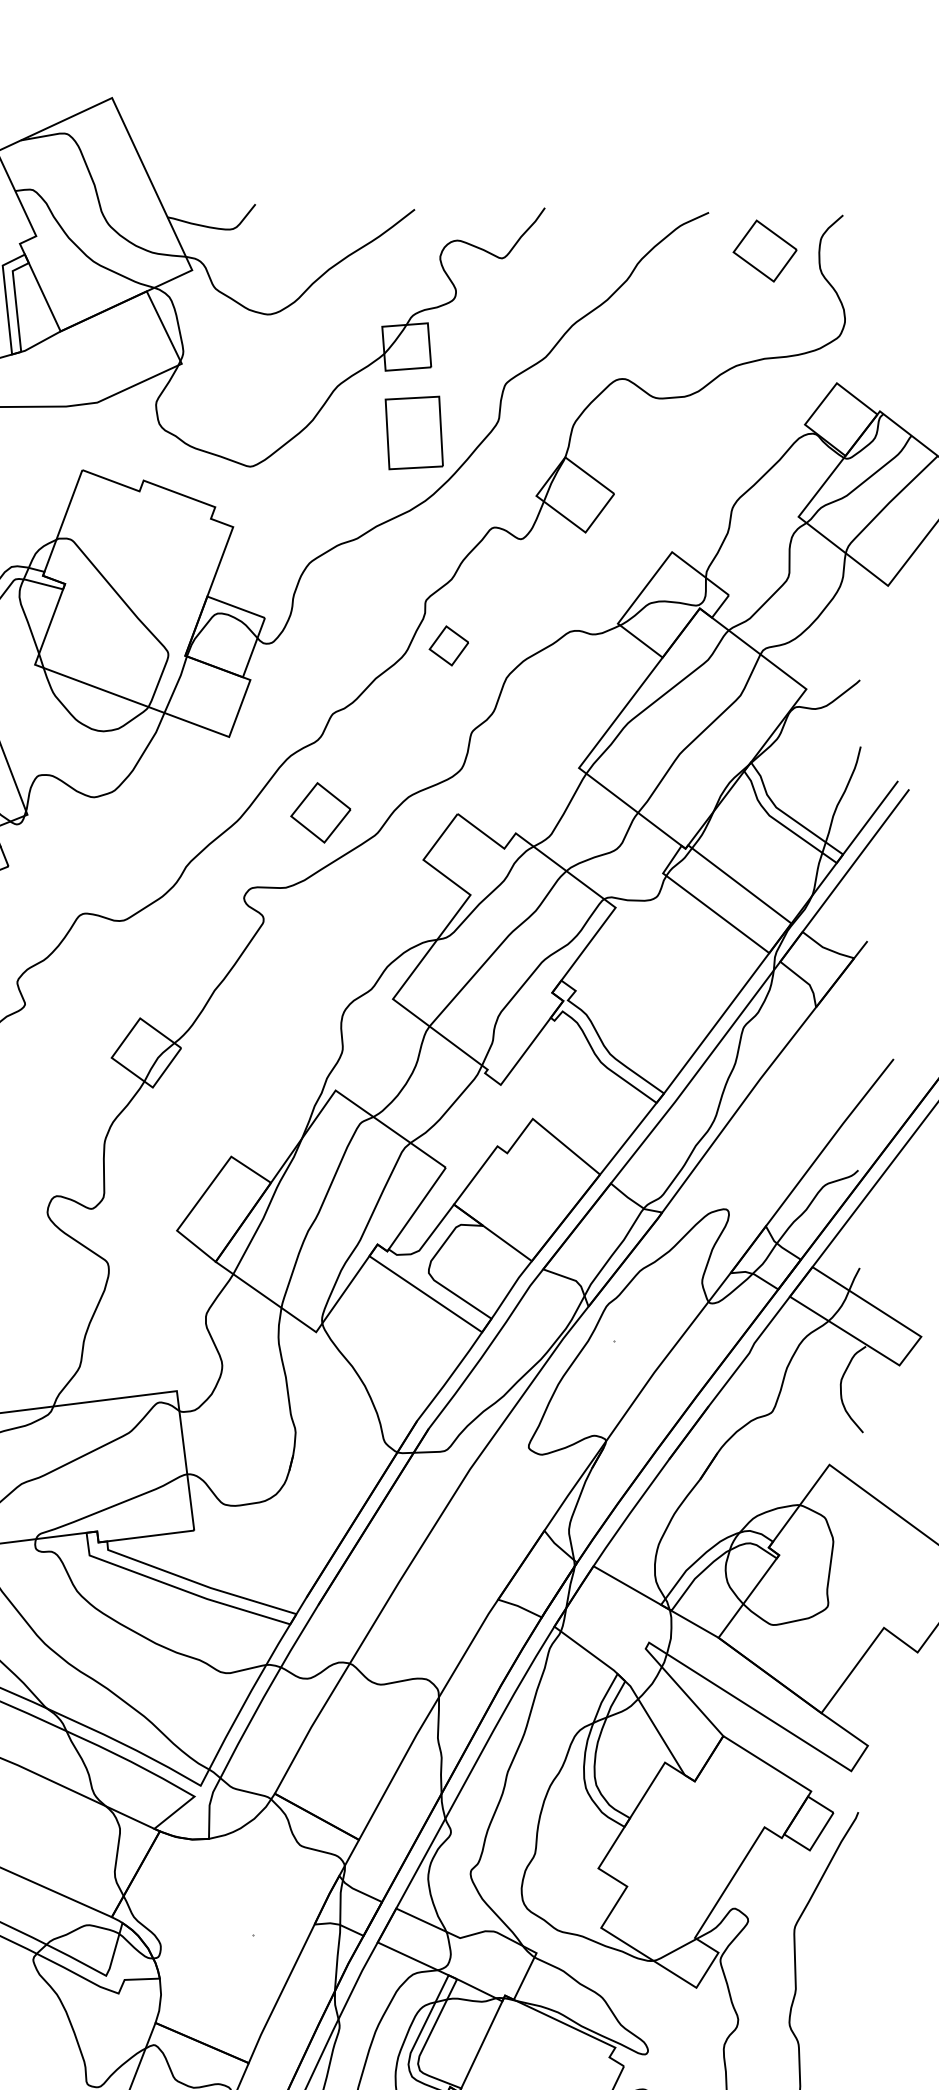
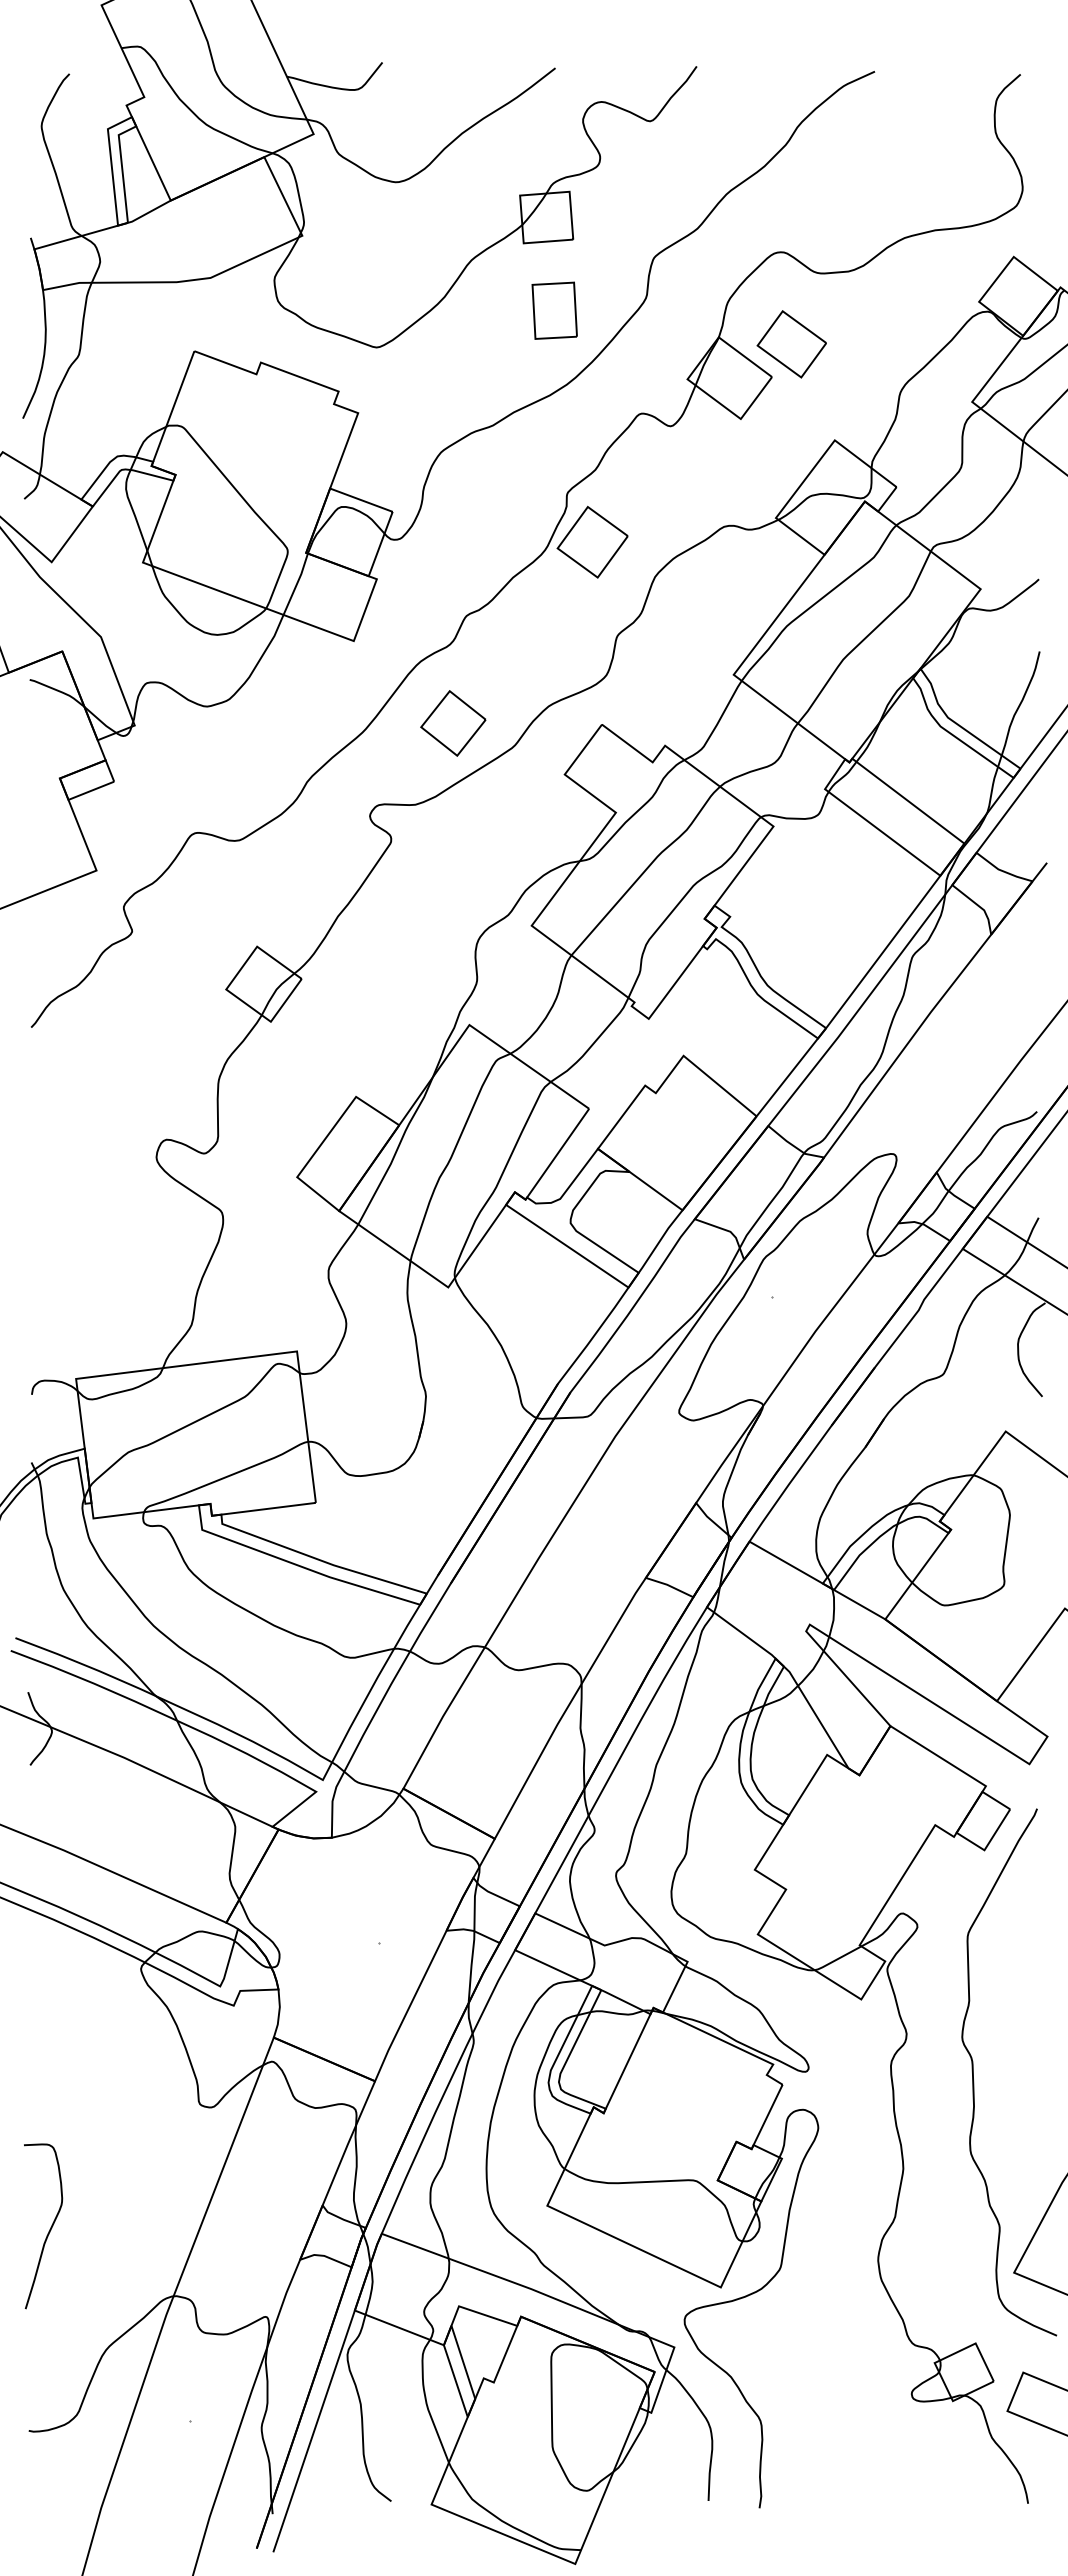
part: (764, 251) -> (791, 344), moved
part: (413, 432) -> (554, 310), size x0.71
part: (448, 645) -> (592, 541), size x1.67

